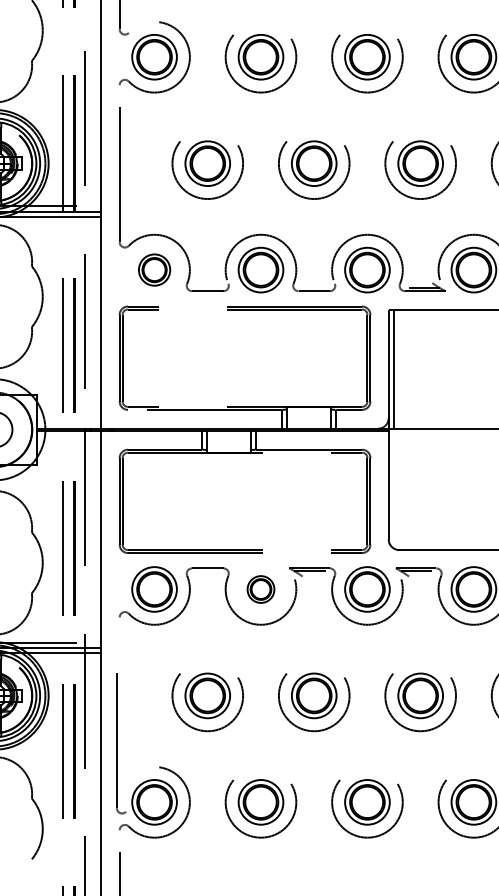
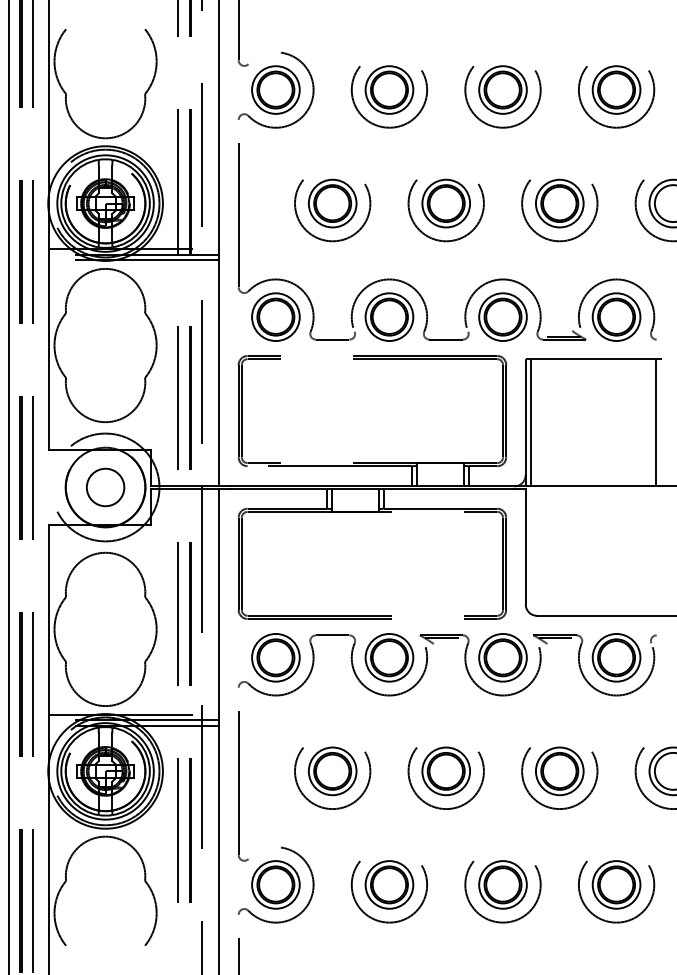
part: (154, 269) -> (275, 316), size x1.43
part: (261, 589) -> (389, 657), size x1.67
part: (120, 743) -> (242, 786), moved

